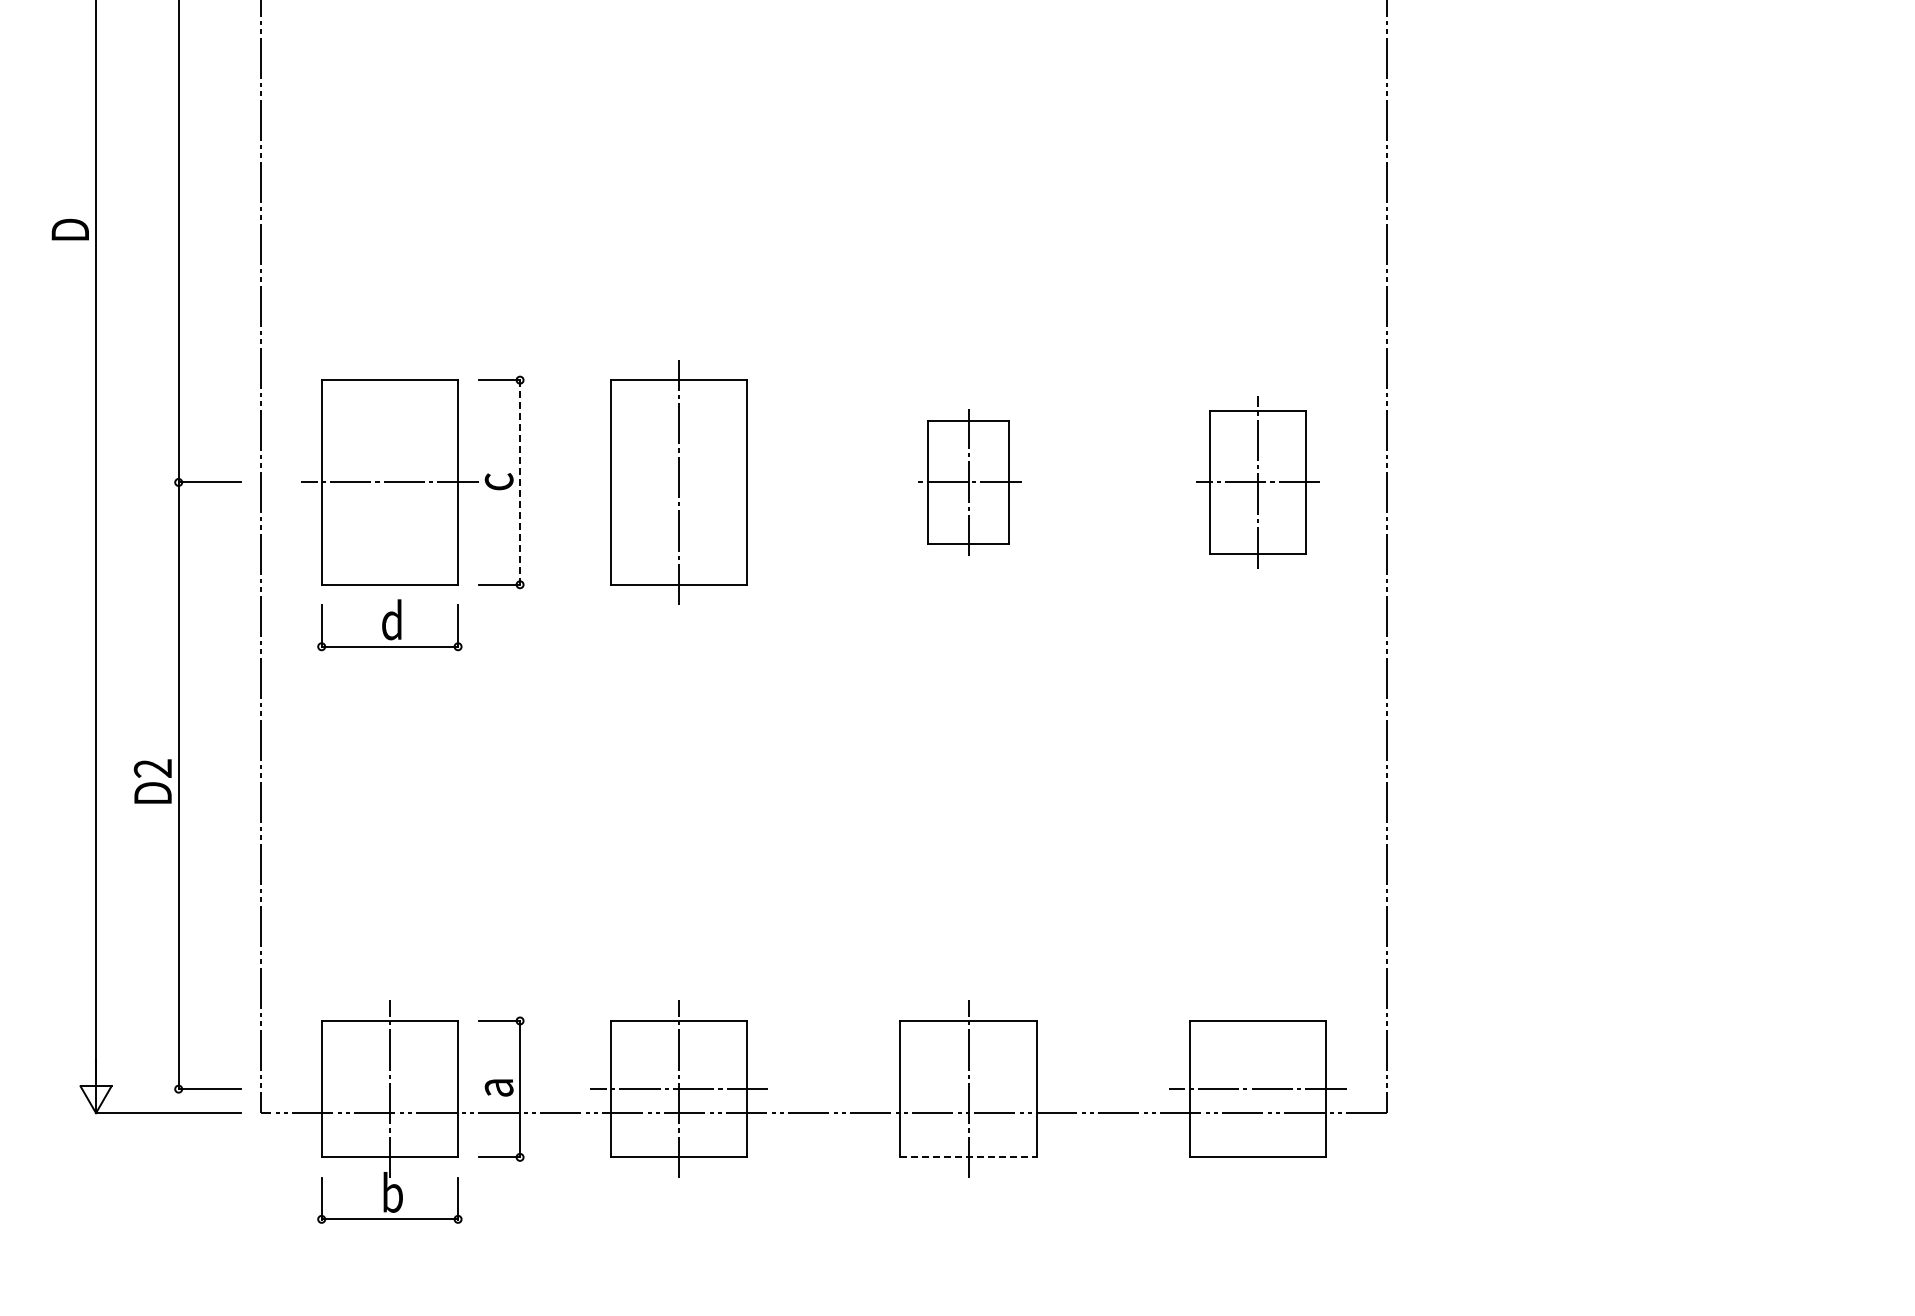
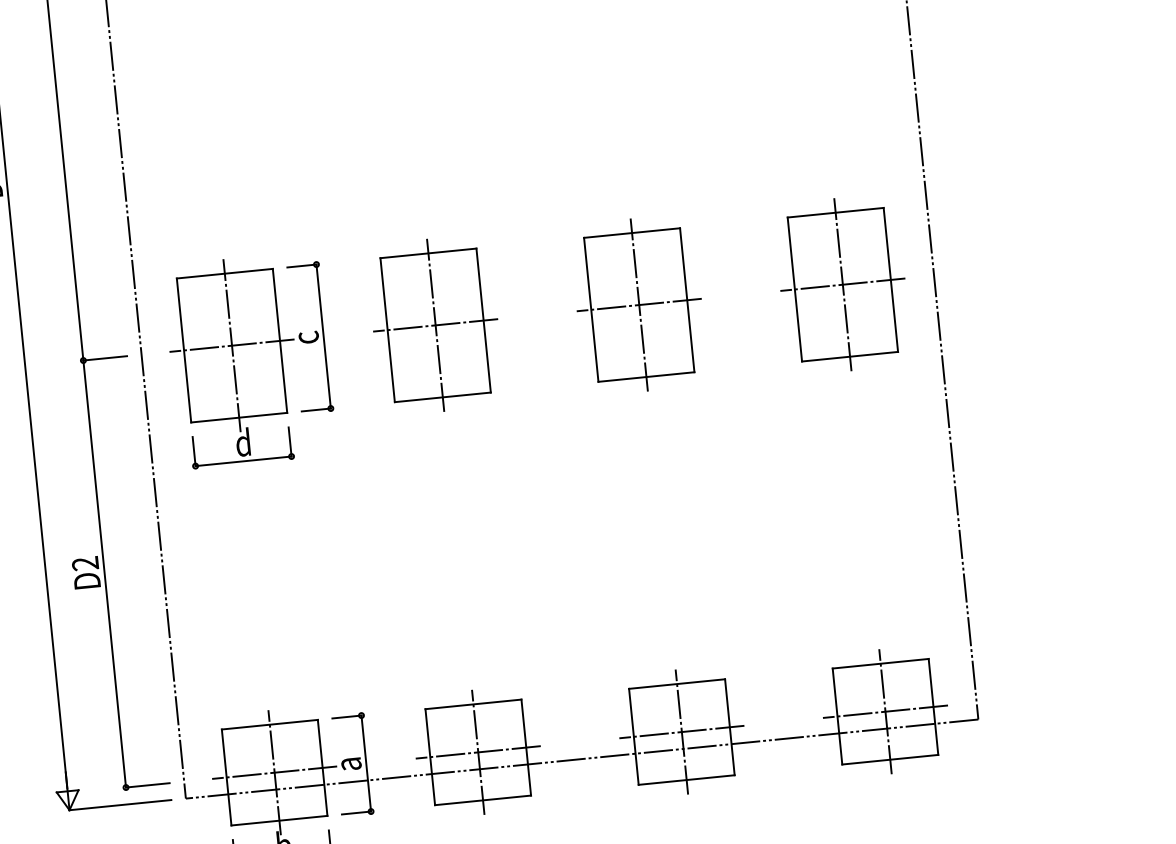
line: (520, 481) -> (323, 335), dashed -> solid
line: (389, 482) -> (231, 345), added
line: (679, 482) -> (435, 325), added
part: (968, 482) -> (639, 305), size x1.67
part: (1257, 482) -> (842, 284), size x1.43
line: (389, 1089) -> (274, 772), added
line: (968, 1089) -> (681, 732), added
line: (1257, 1089) -> (885, 711), added
line: (969, 1157) -> (687, 780), dashed -> solid

